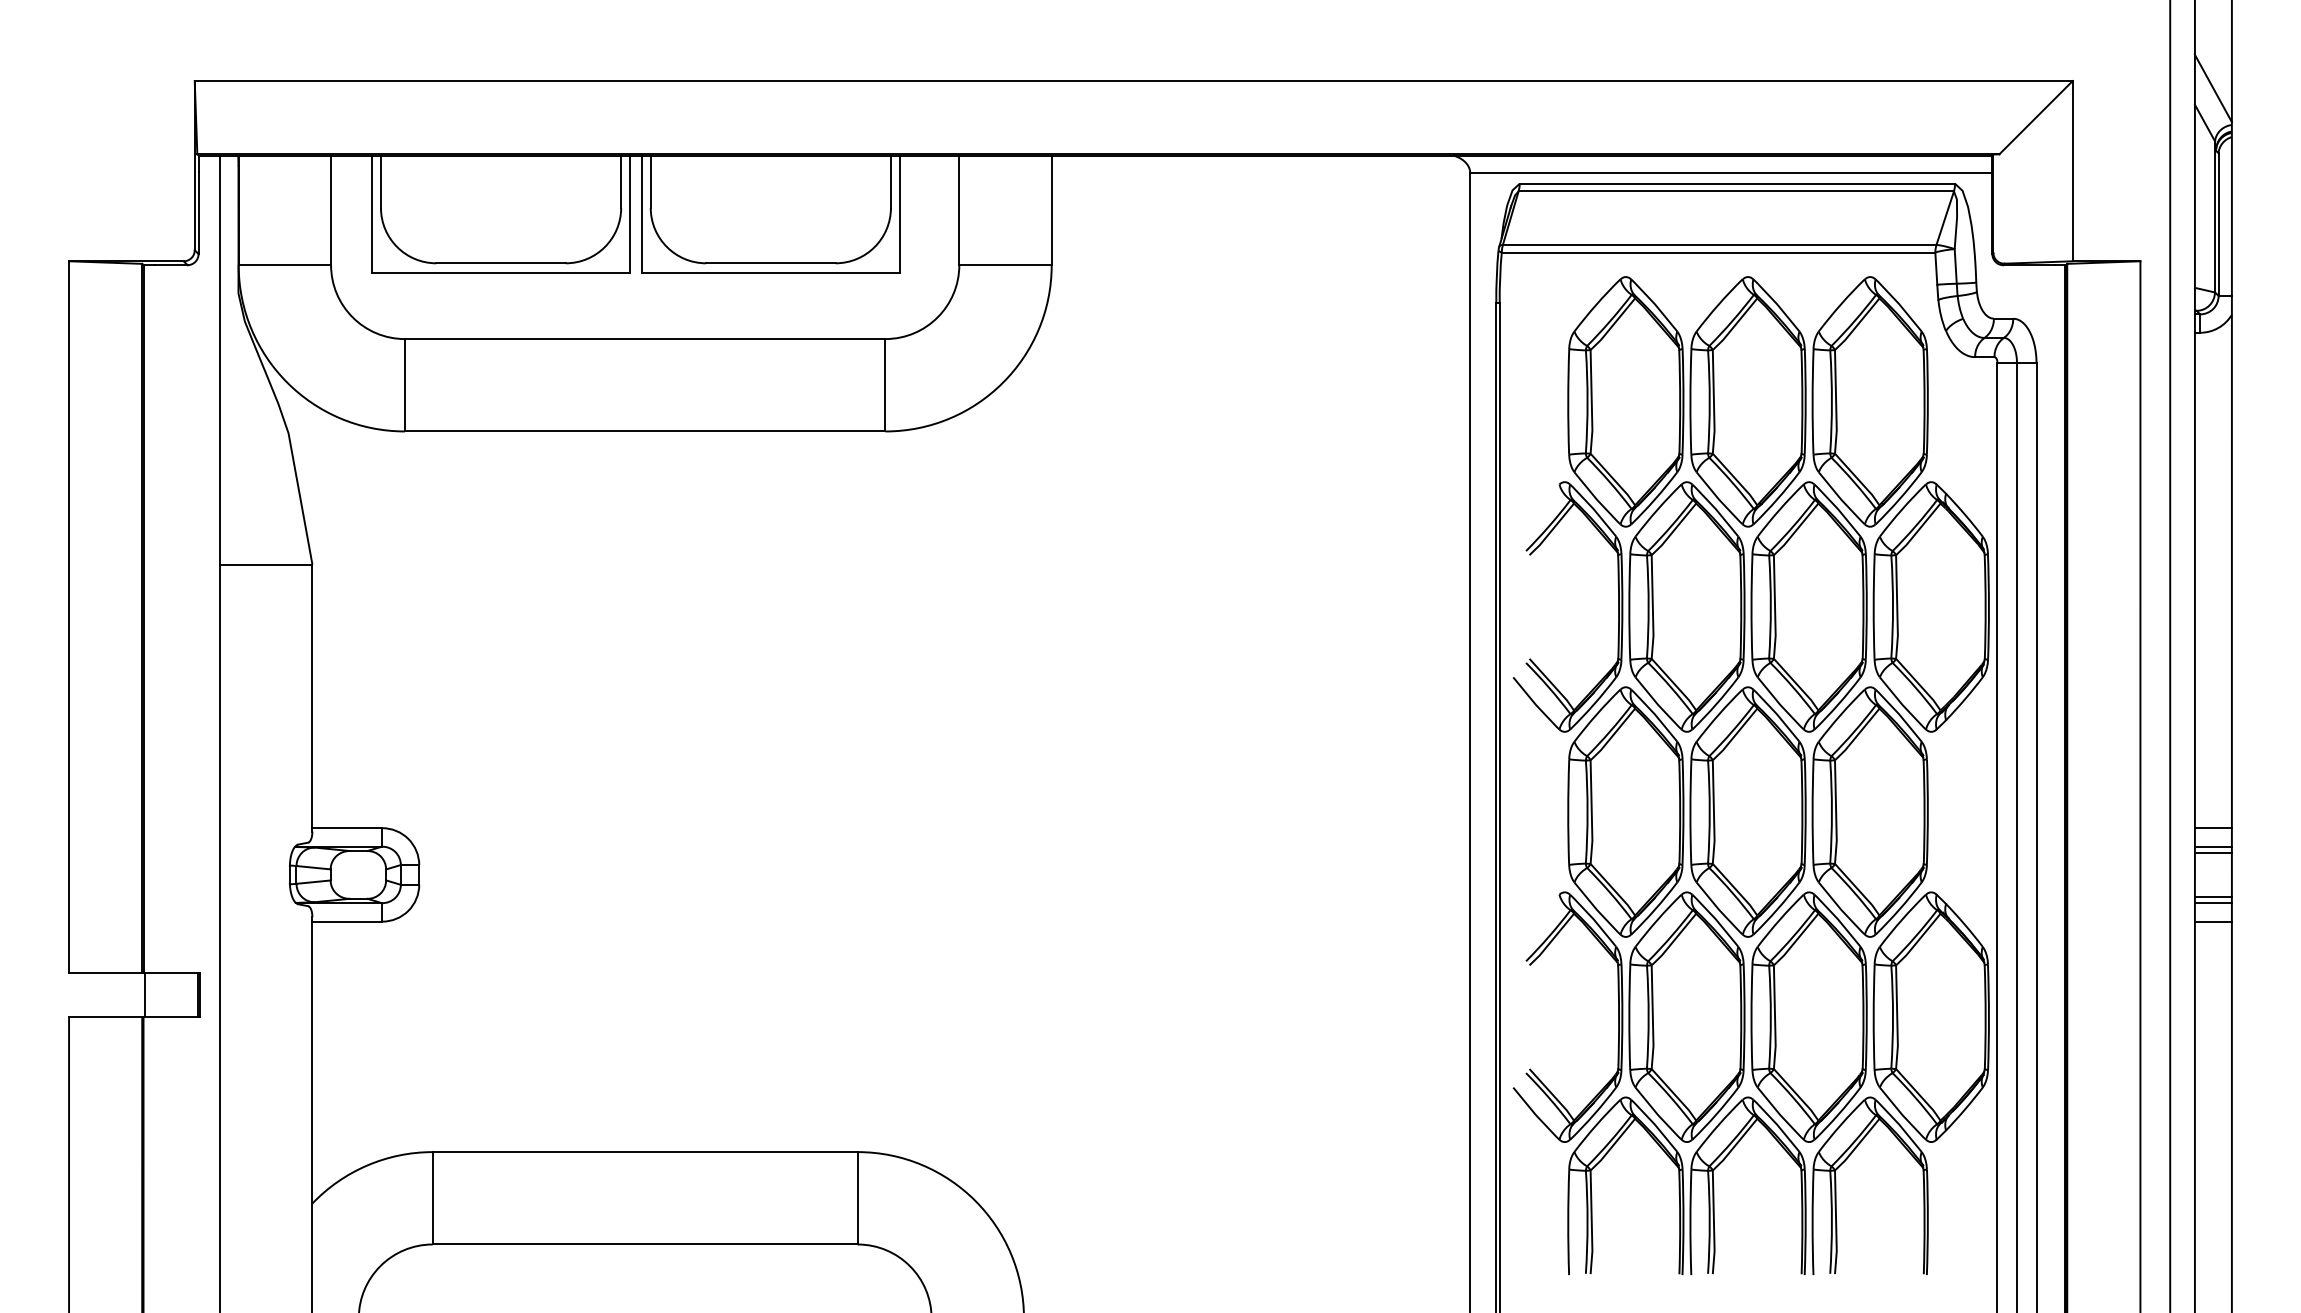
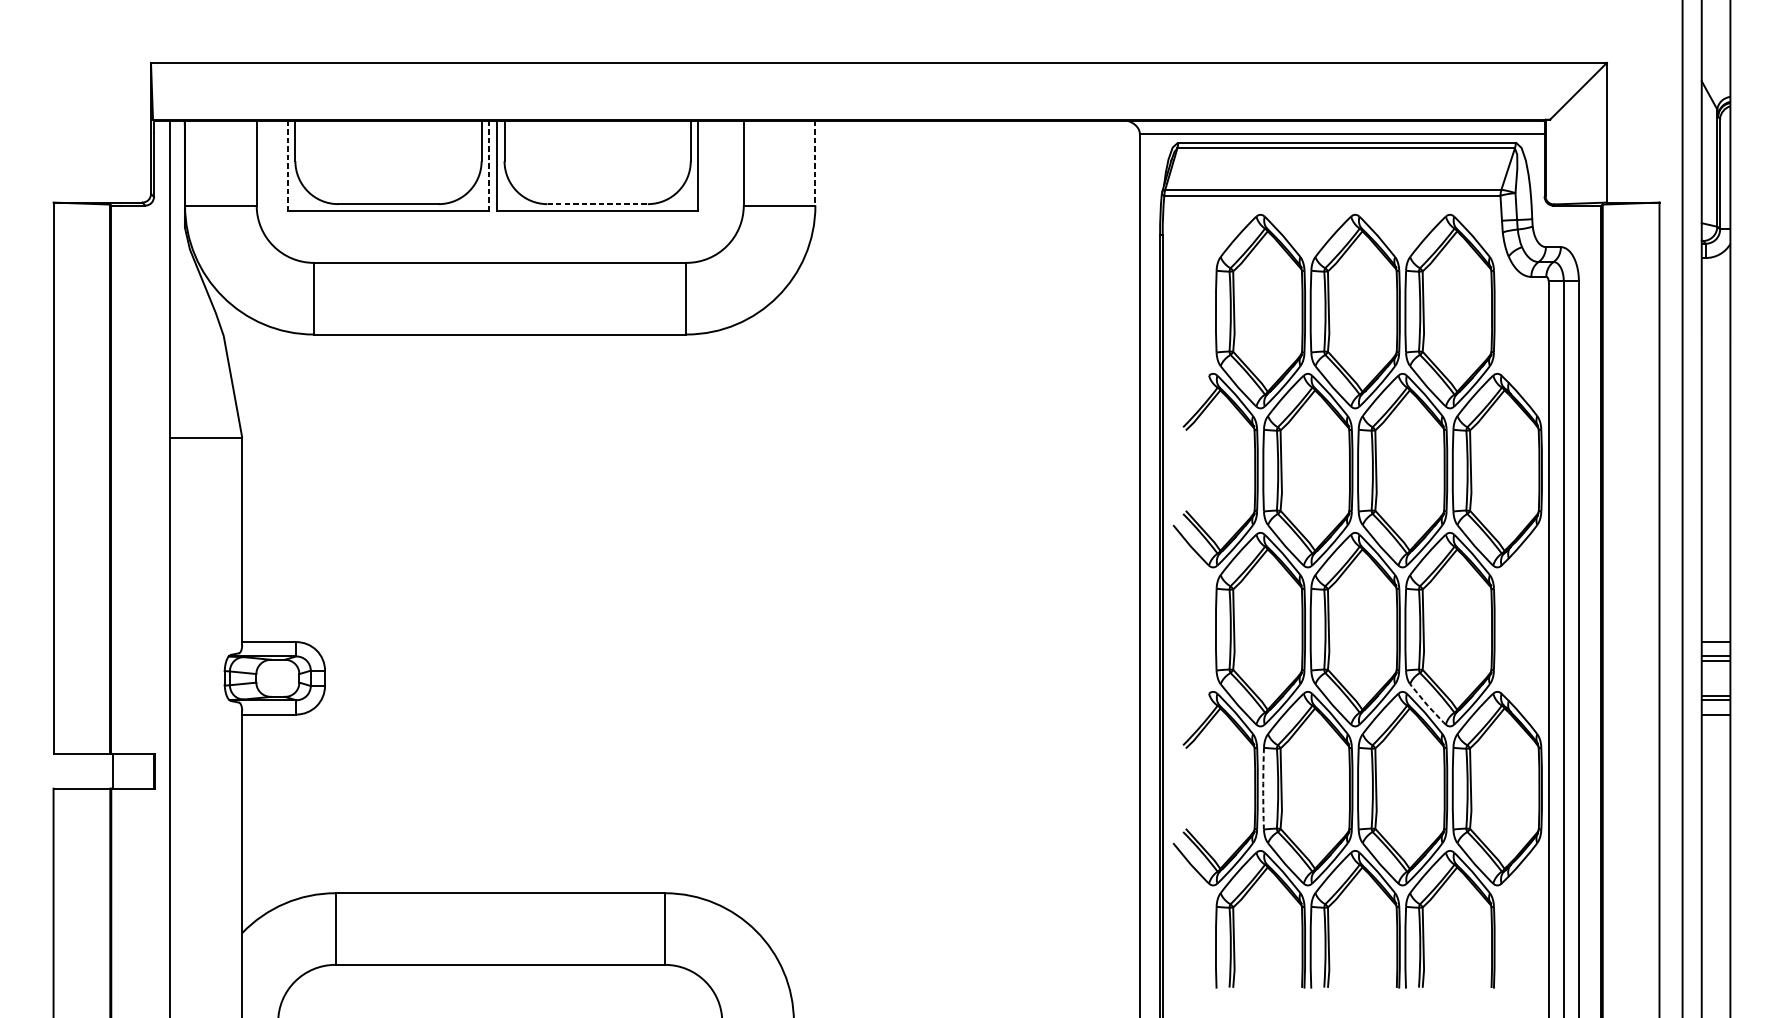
line: (2212, 88) -> (1715, 68), removed
line: (1051, 210) -> (815, 163), solid -> dashed
line: (371, 214) -> (288, 166), solid -> dashed
line: (630, 214) -> (488, 166), solid -> dashed
line: (770, 263) -> (597, 204), solid -> dashed
line: (1841, 909) -> (1427, 705), solid -> dashed
arc: (1629, 1017) -> (1263, 788), solid -> dashed

